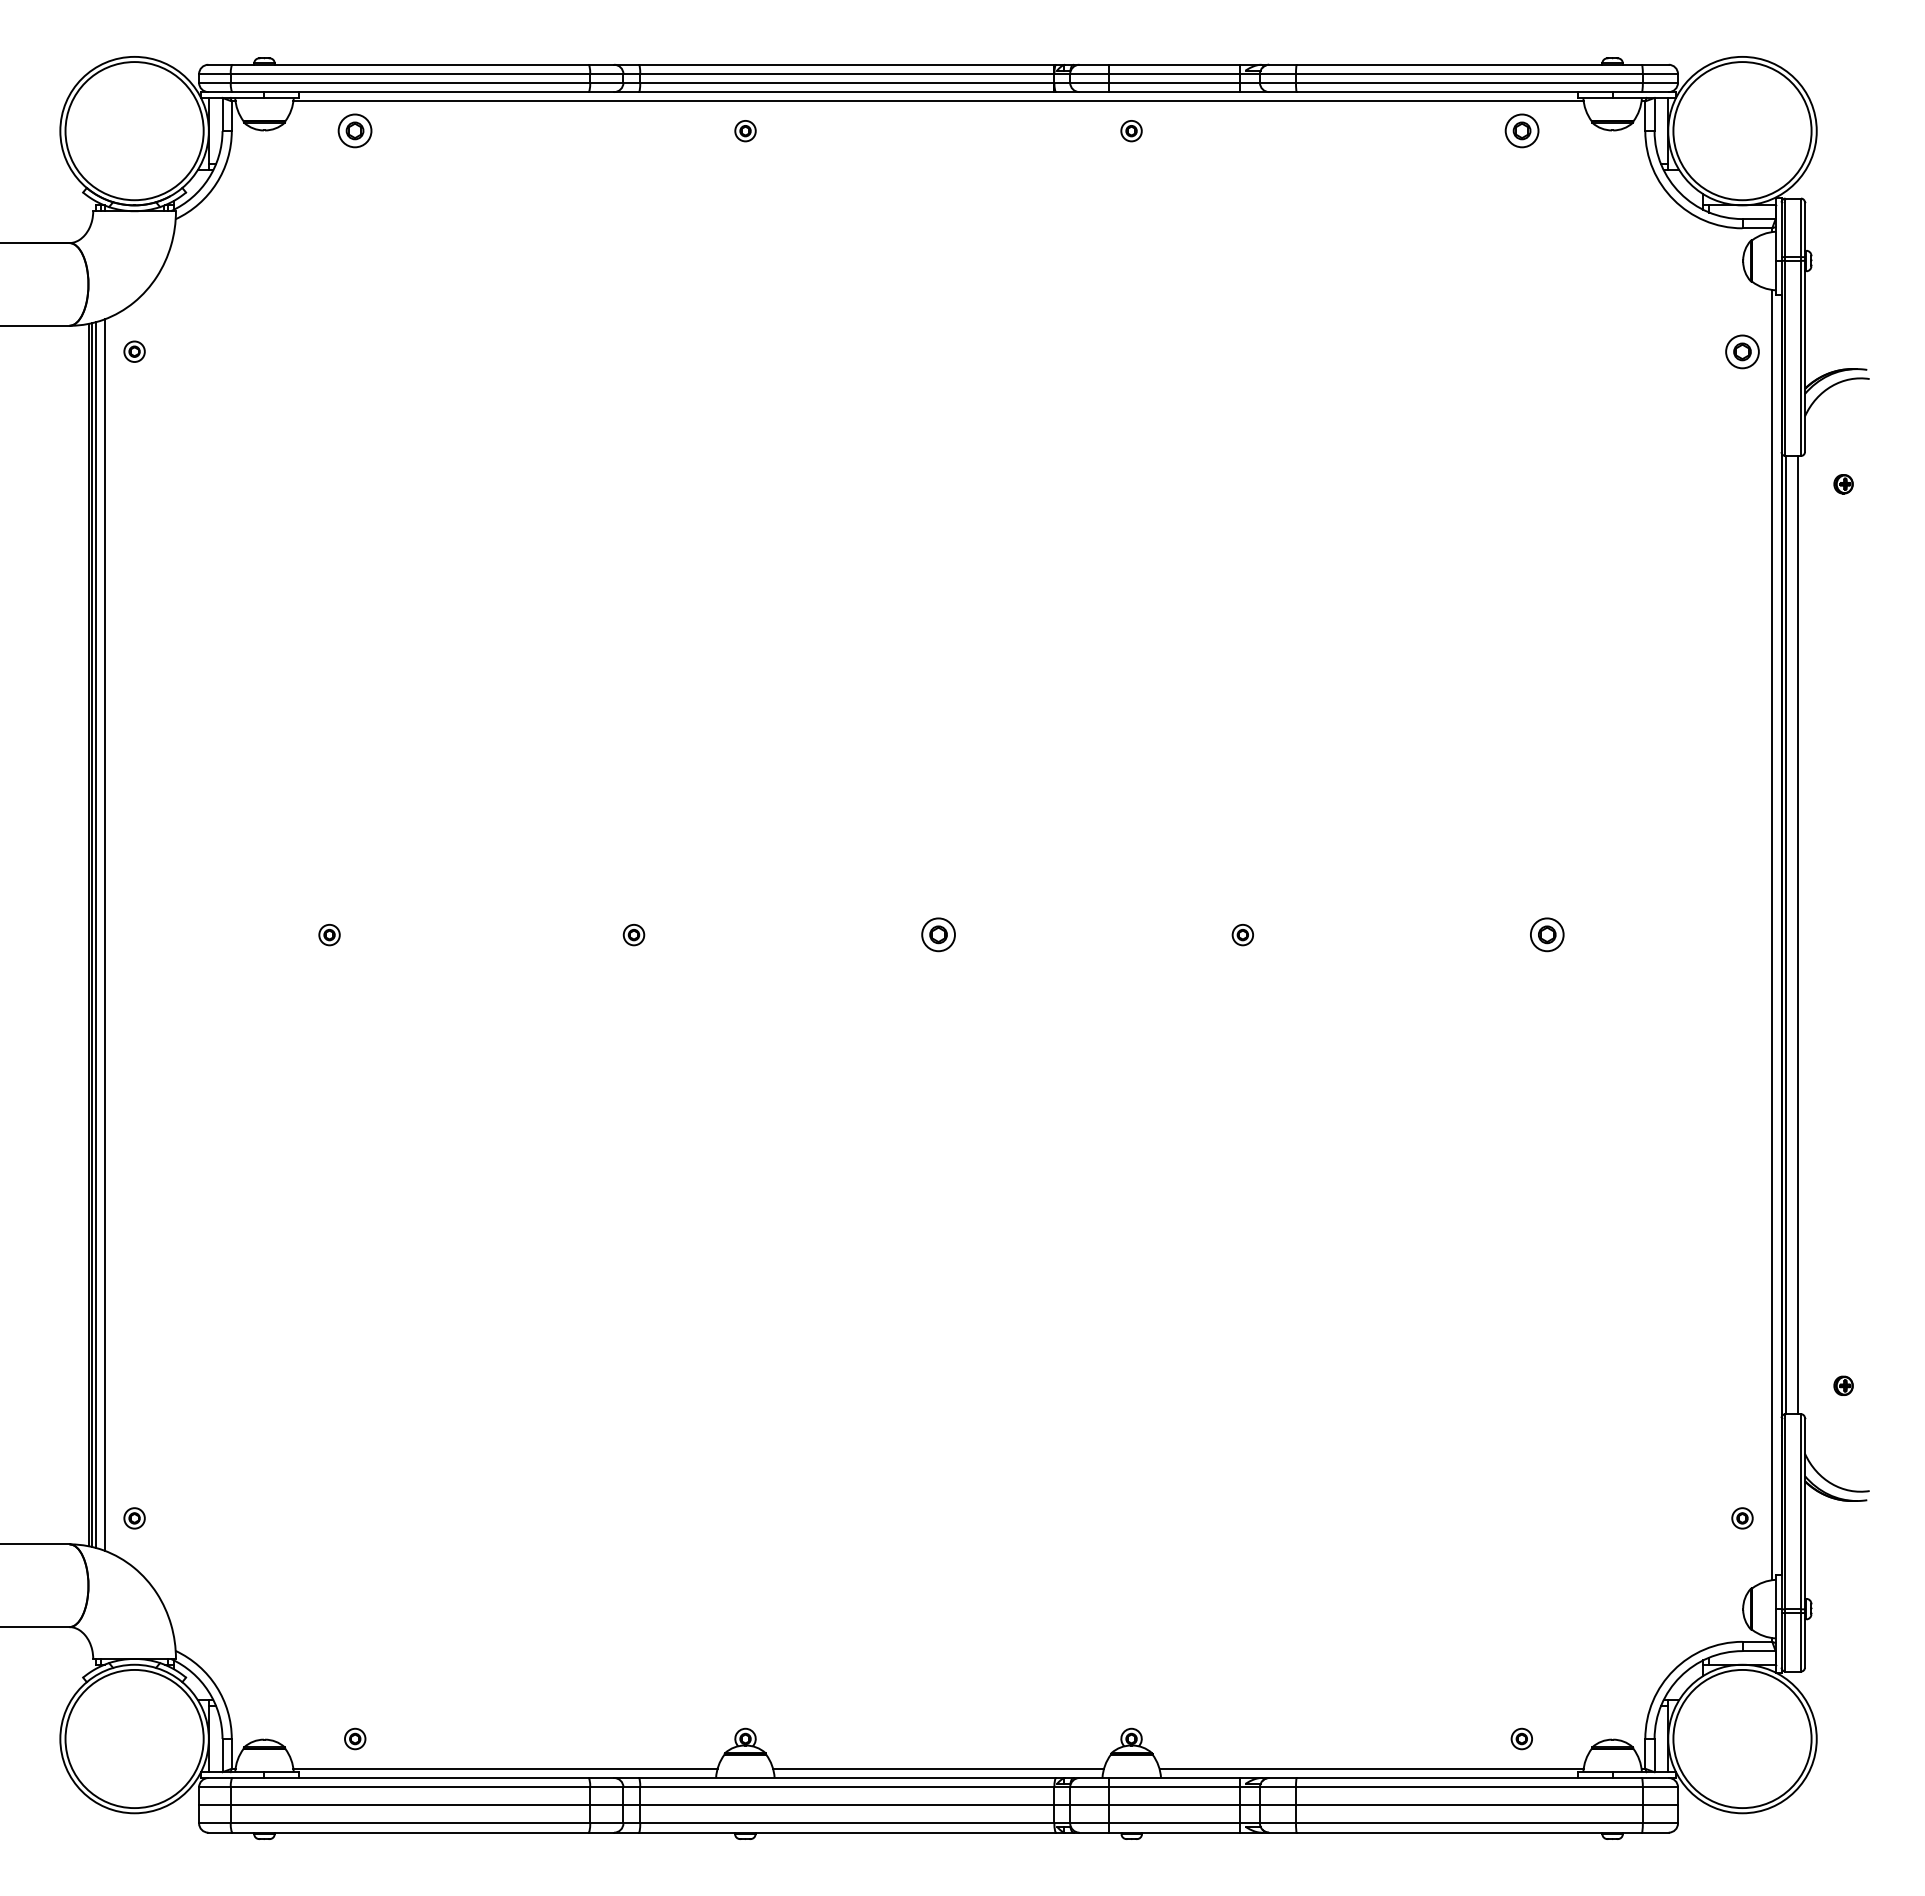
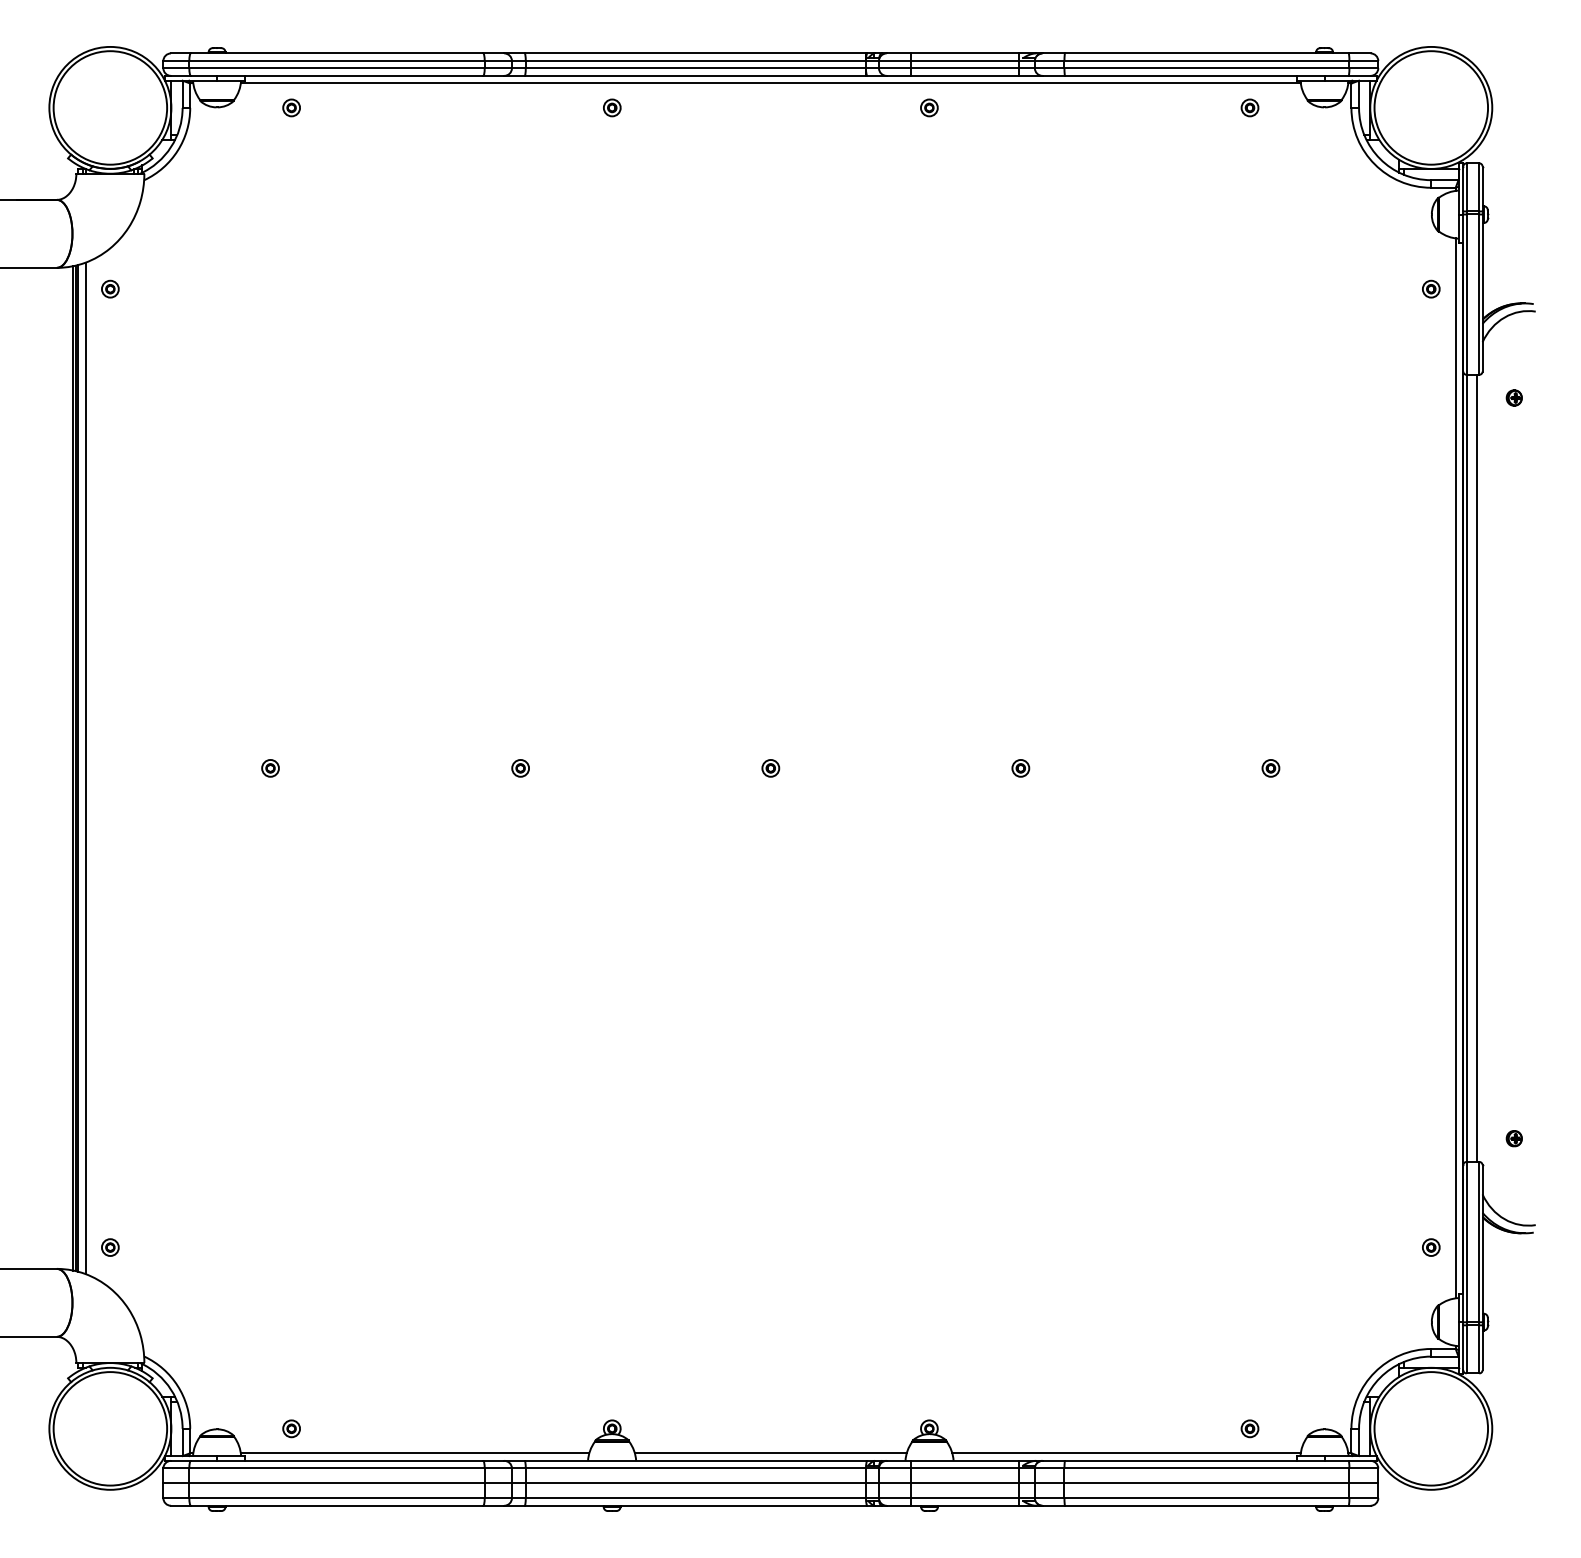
part: (355, 131) -> (291, 108), size x0.62
part: (1521, 131) -> (1249, 108), size x0.62
part: (1742, 351) -> (1431, 288), size x0.62
part: (938, 935) -> (770, 768), size x0.62
part: (1547, 935) -> (1271, 768), size x0.62

